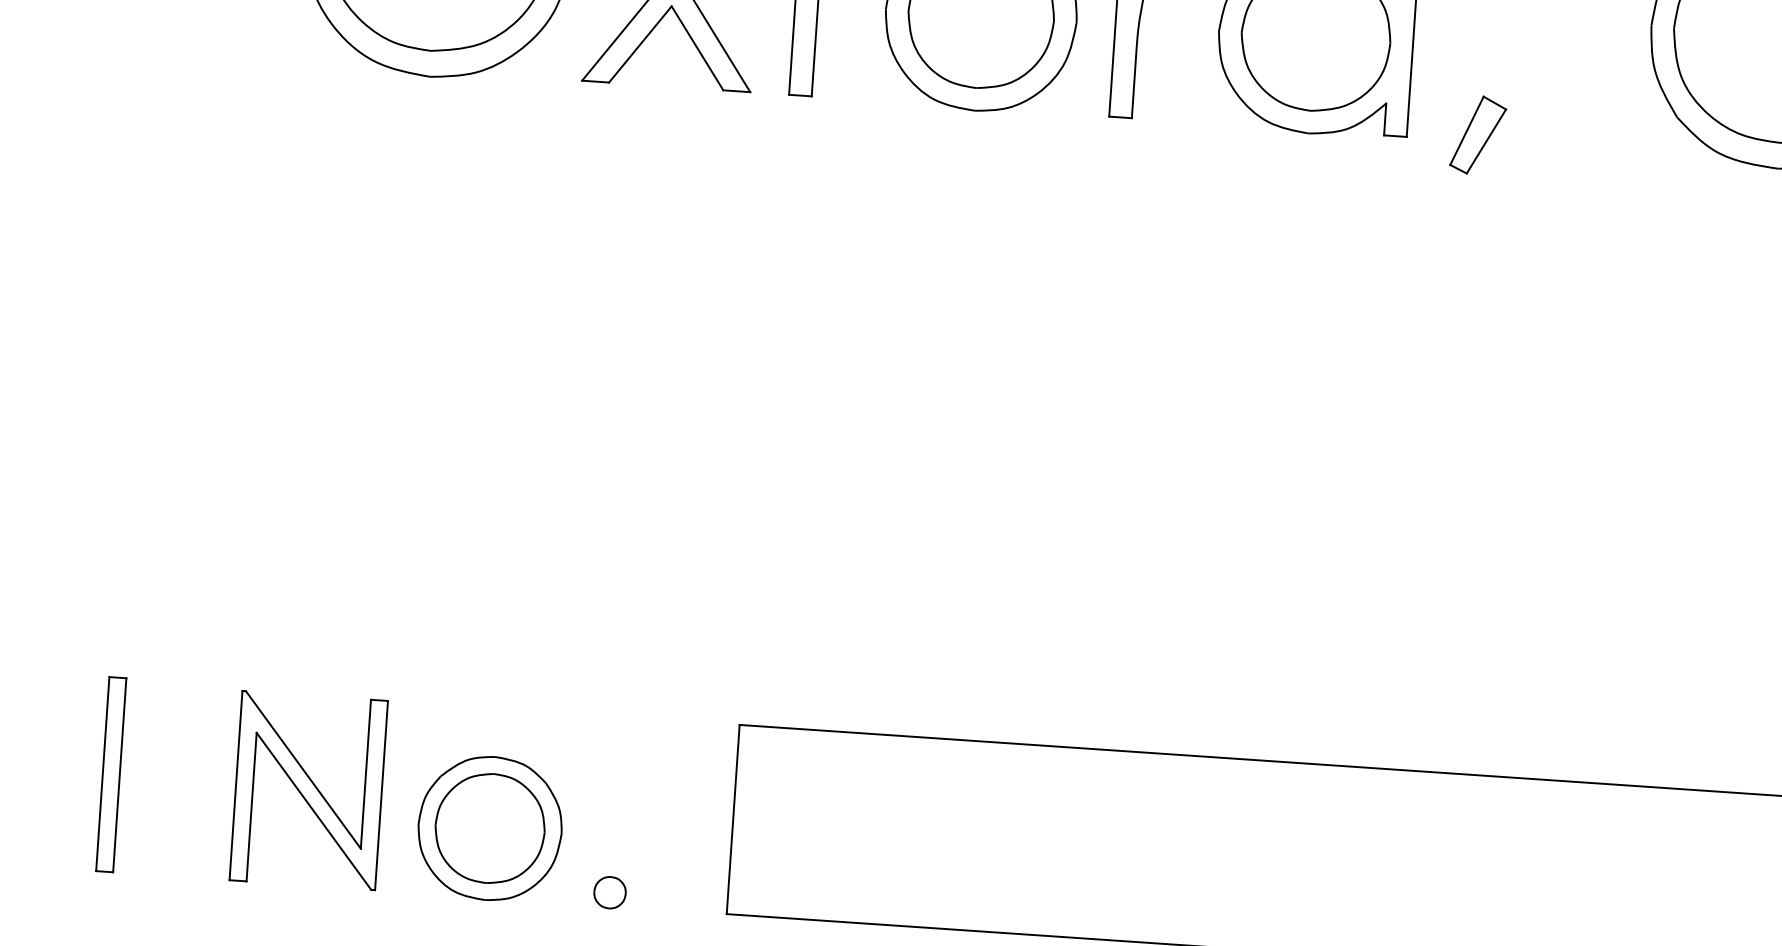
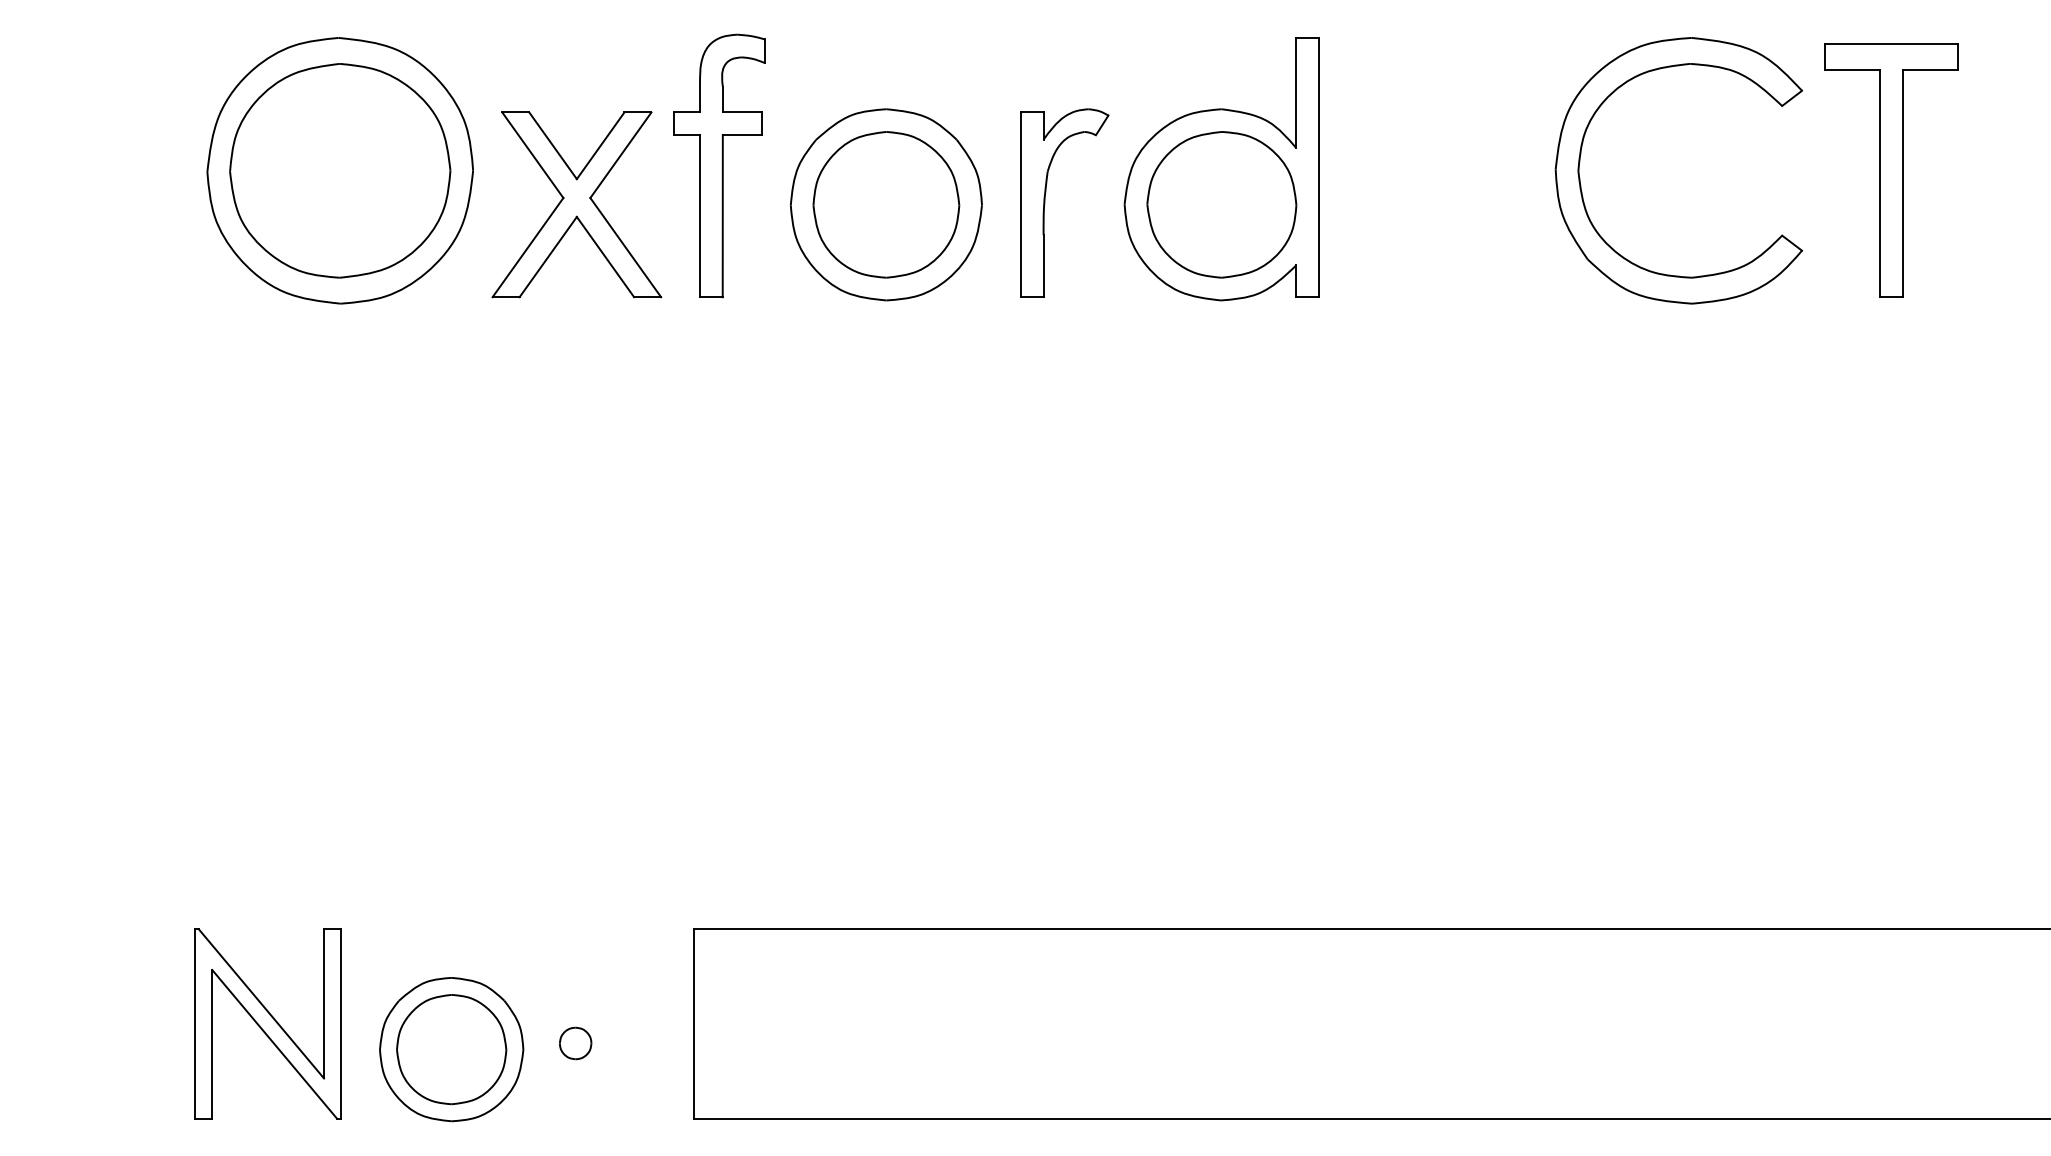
part: (1478, 135) -> (1390, 290), removed
part: (111, 774) -> (70, 1021), removed
part: (609, 892) -> (575, 1043), moved

